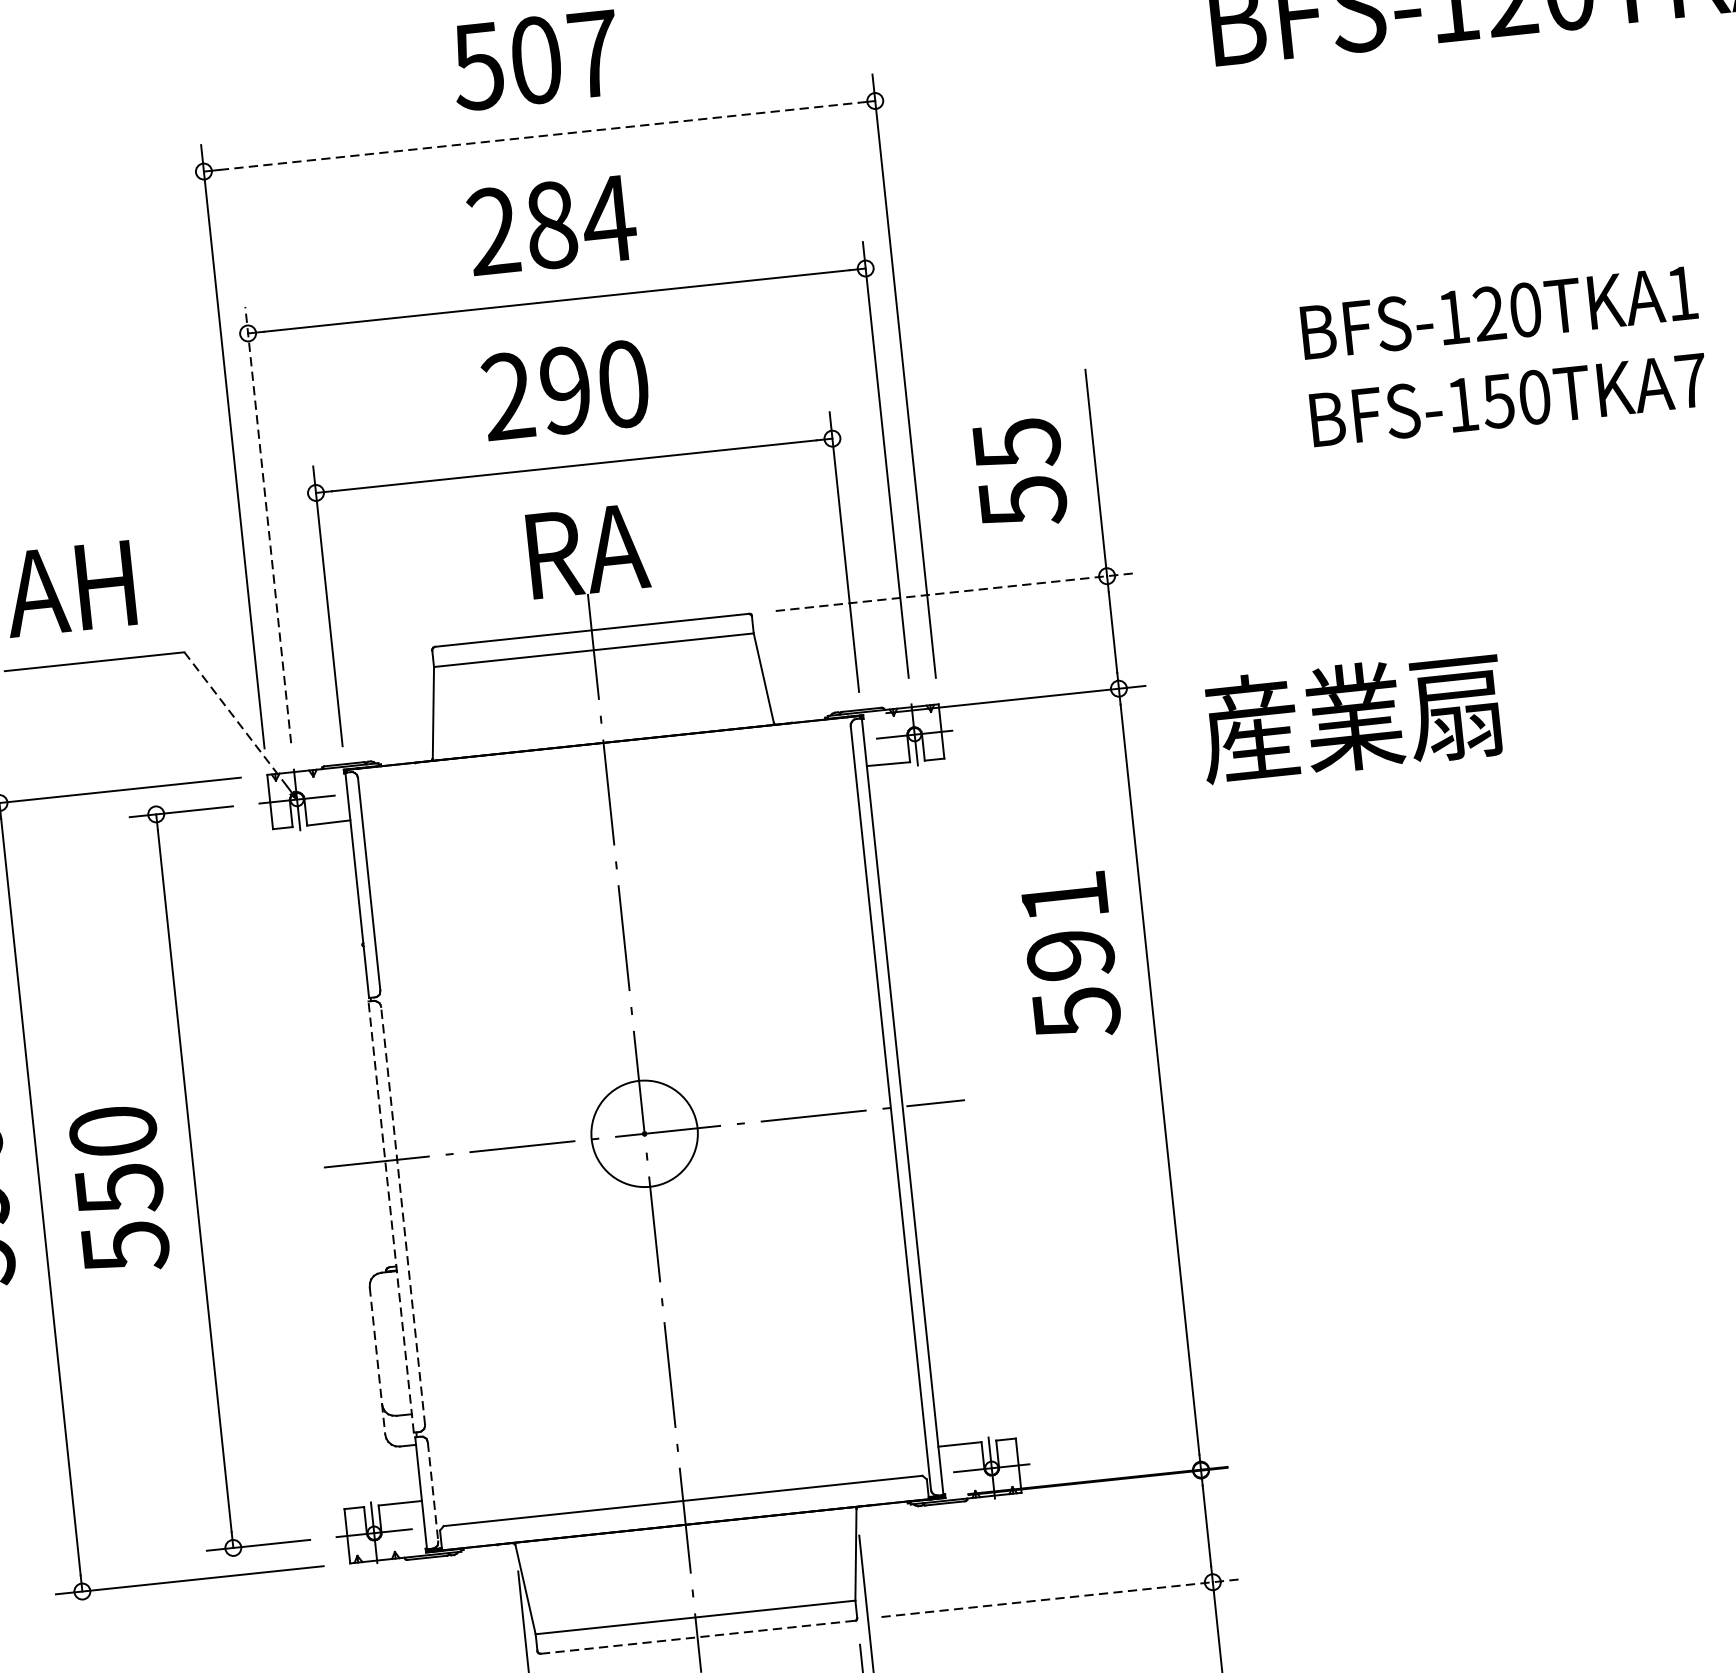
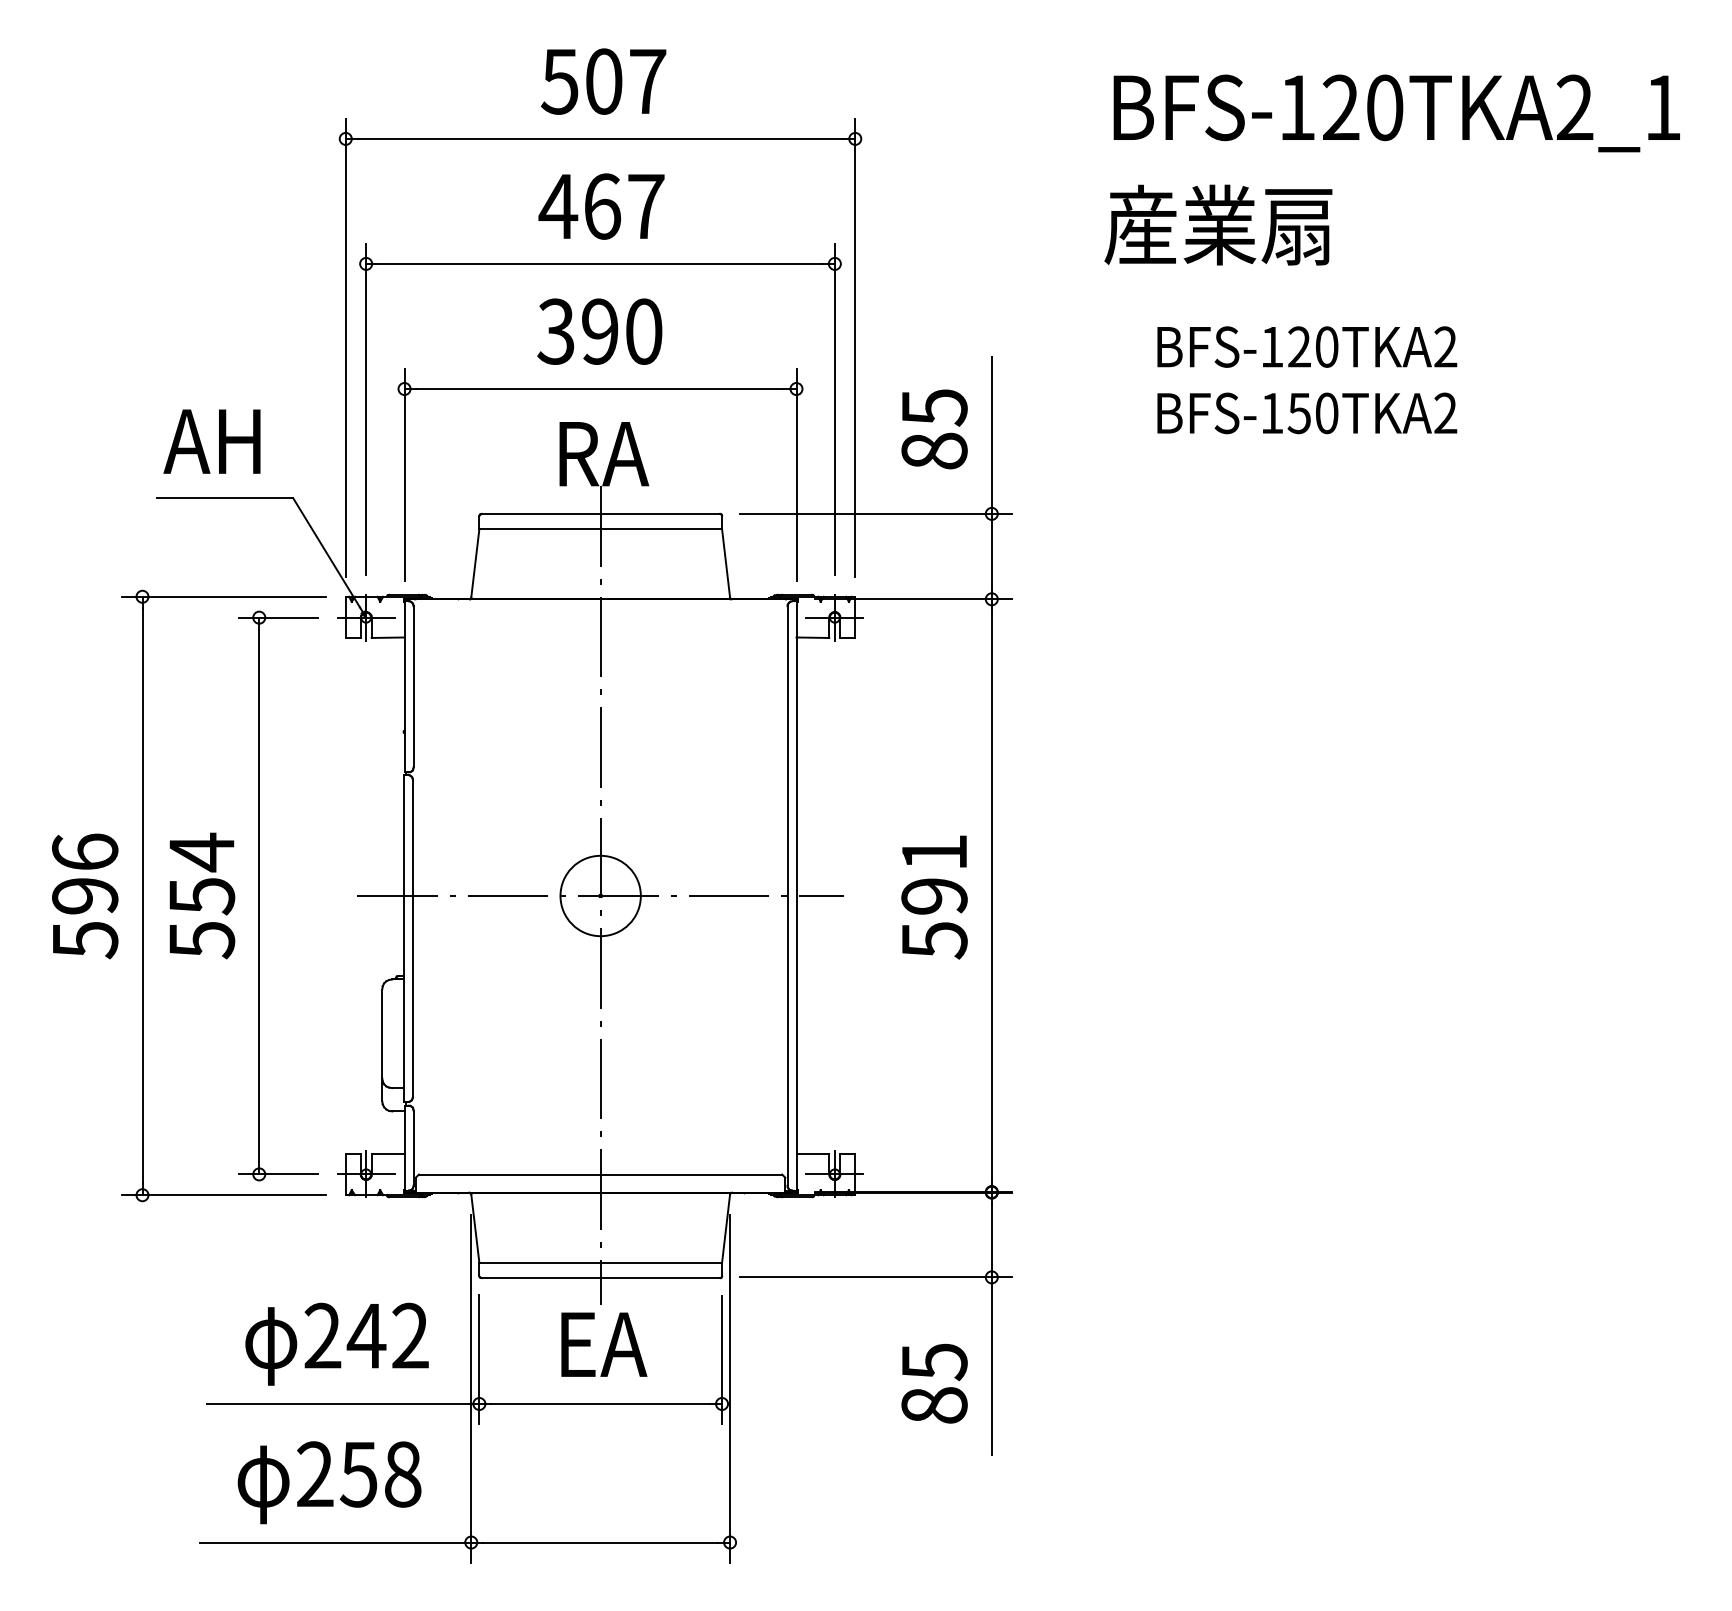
line: (539, 135) -> (600, 138), dashed -> solid
text: (550, 225) -> (601, 206), 284 -> 467
text: (1681, 292) -> (1445, 346), BFS-120TKA1 -> BFS-120TKA2
text: (1690, 379) -> (1445, 412), BFS-150TKA7 -> BFS-150TKA2
text: (506, 396) -> (555, 331), 290 -> 390
text: (1022, 501) -> (934, 451), 55 -> 85
line: (268, 525) -> (366, 409), dashed -> solid
line: (955, 591) -> (876, 513), dashed -> solid
text: (1351, 716) -> (1218, 224), moved
line: (235, 719) -> (326, 552), dashed -> solid
text: (1070, 956) -> (934, 897), moved
text: (112, 1131) -> (201, 852), 550 -> 554
line: (402, 1215) -> (412, 938), dashed -> solid
line: (390, 1217) -> (403, 938), dashed -> solid
line: (377, 1361) -> (382, 1045), dashed -> solid
line: (432, 1492) -> (413, 1148), dashed -> solid
line: (1060, 1598) -> (876, 1277), dashed -> solid
line: (698, 1637) -> (601, 1278), dashed -> solid

